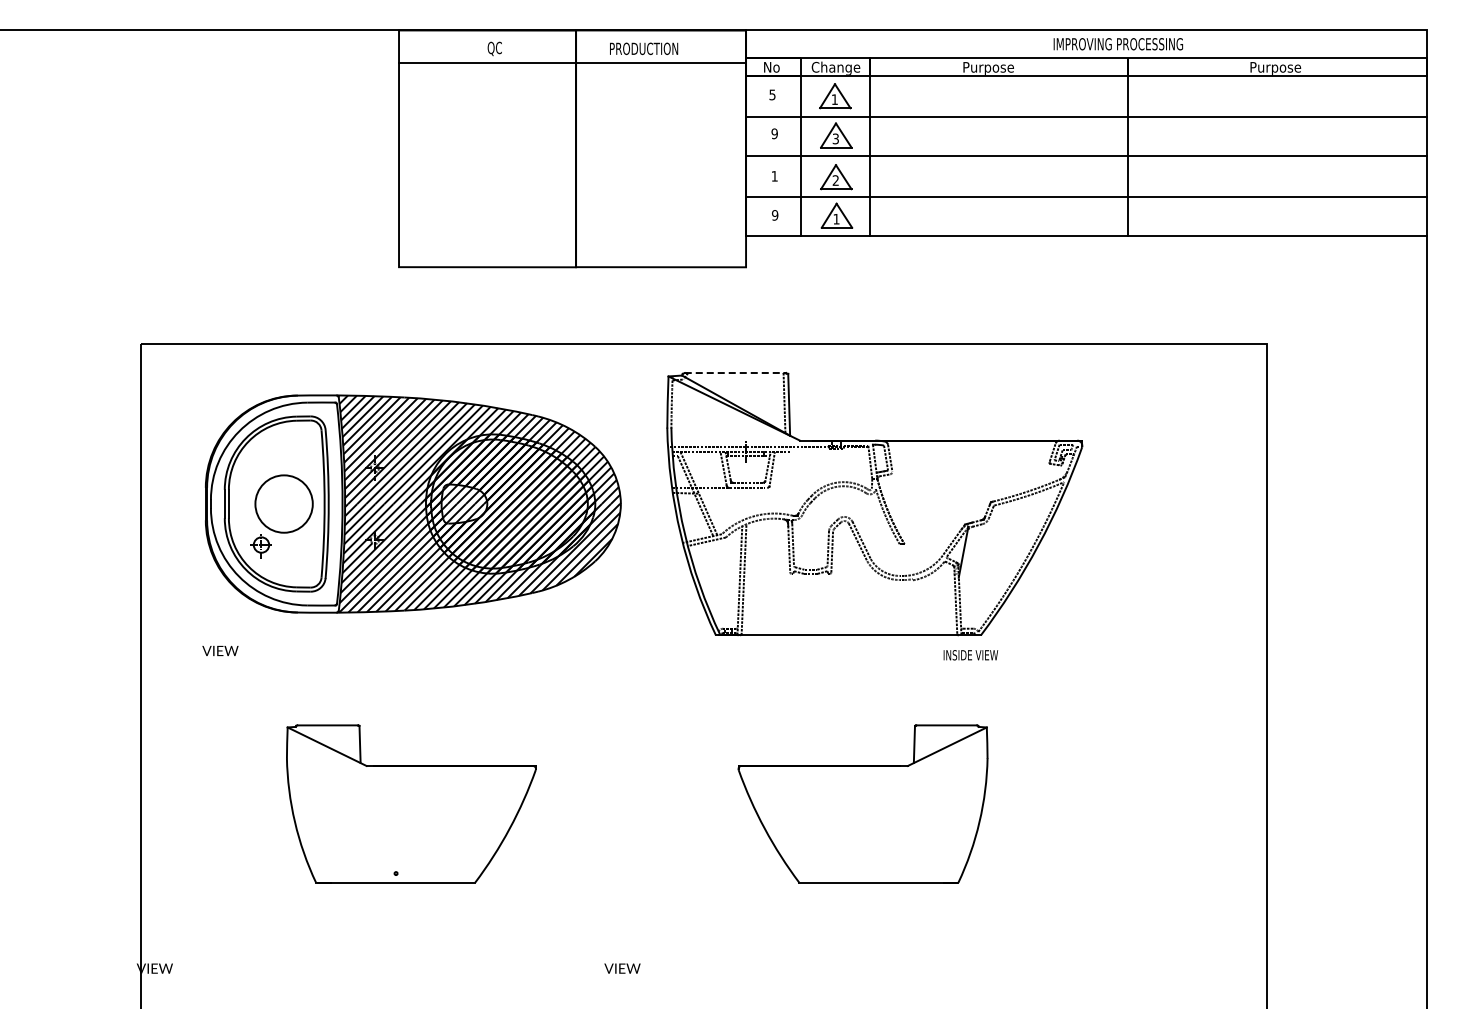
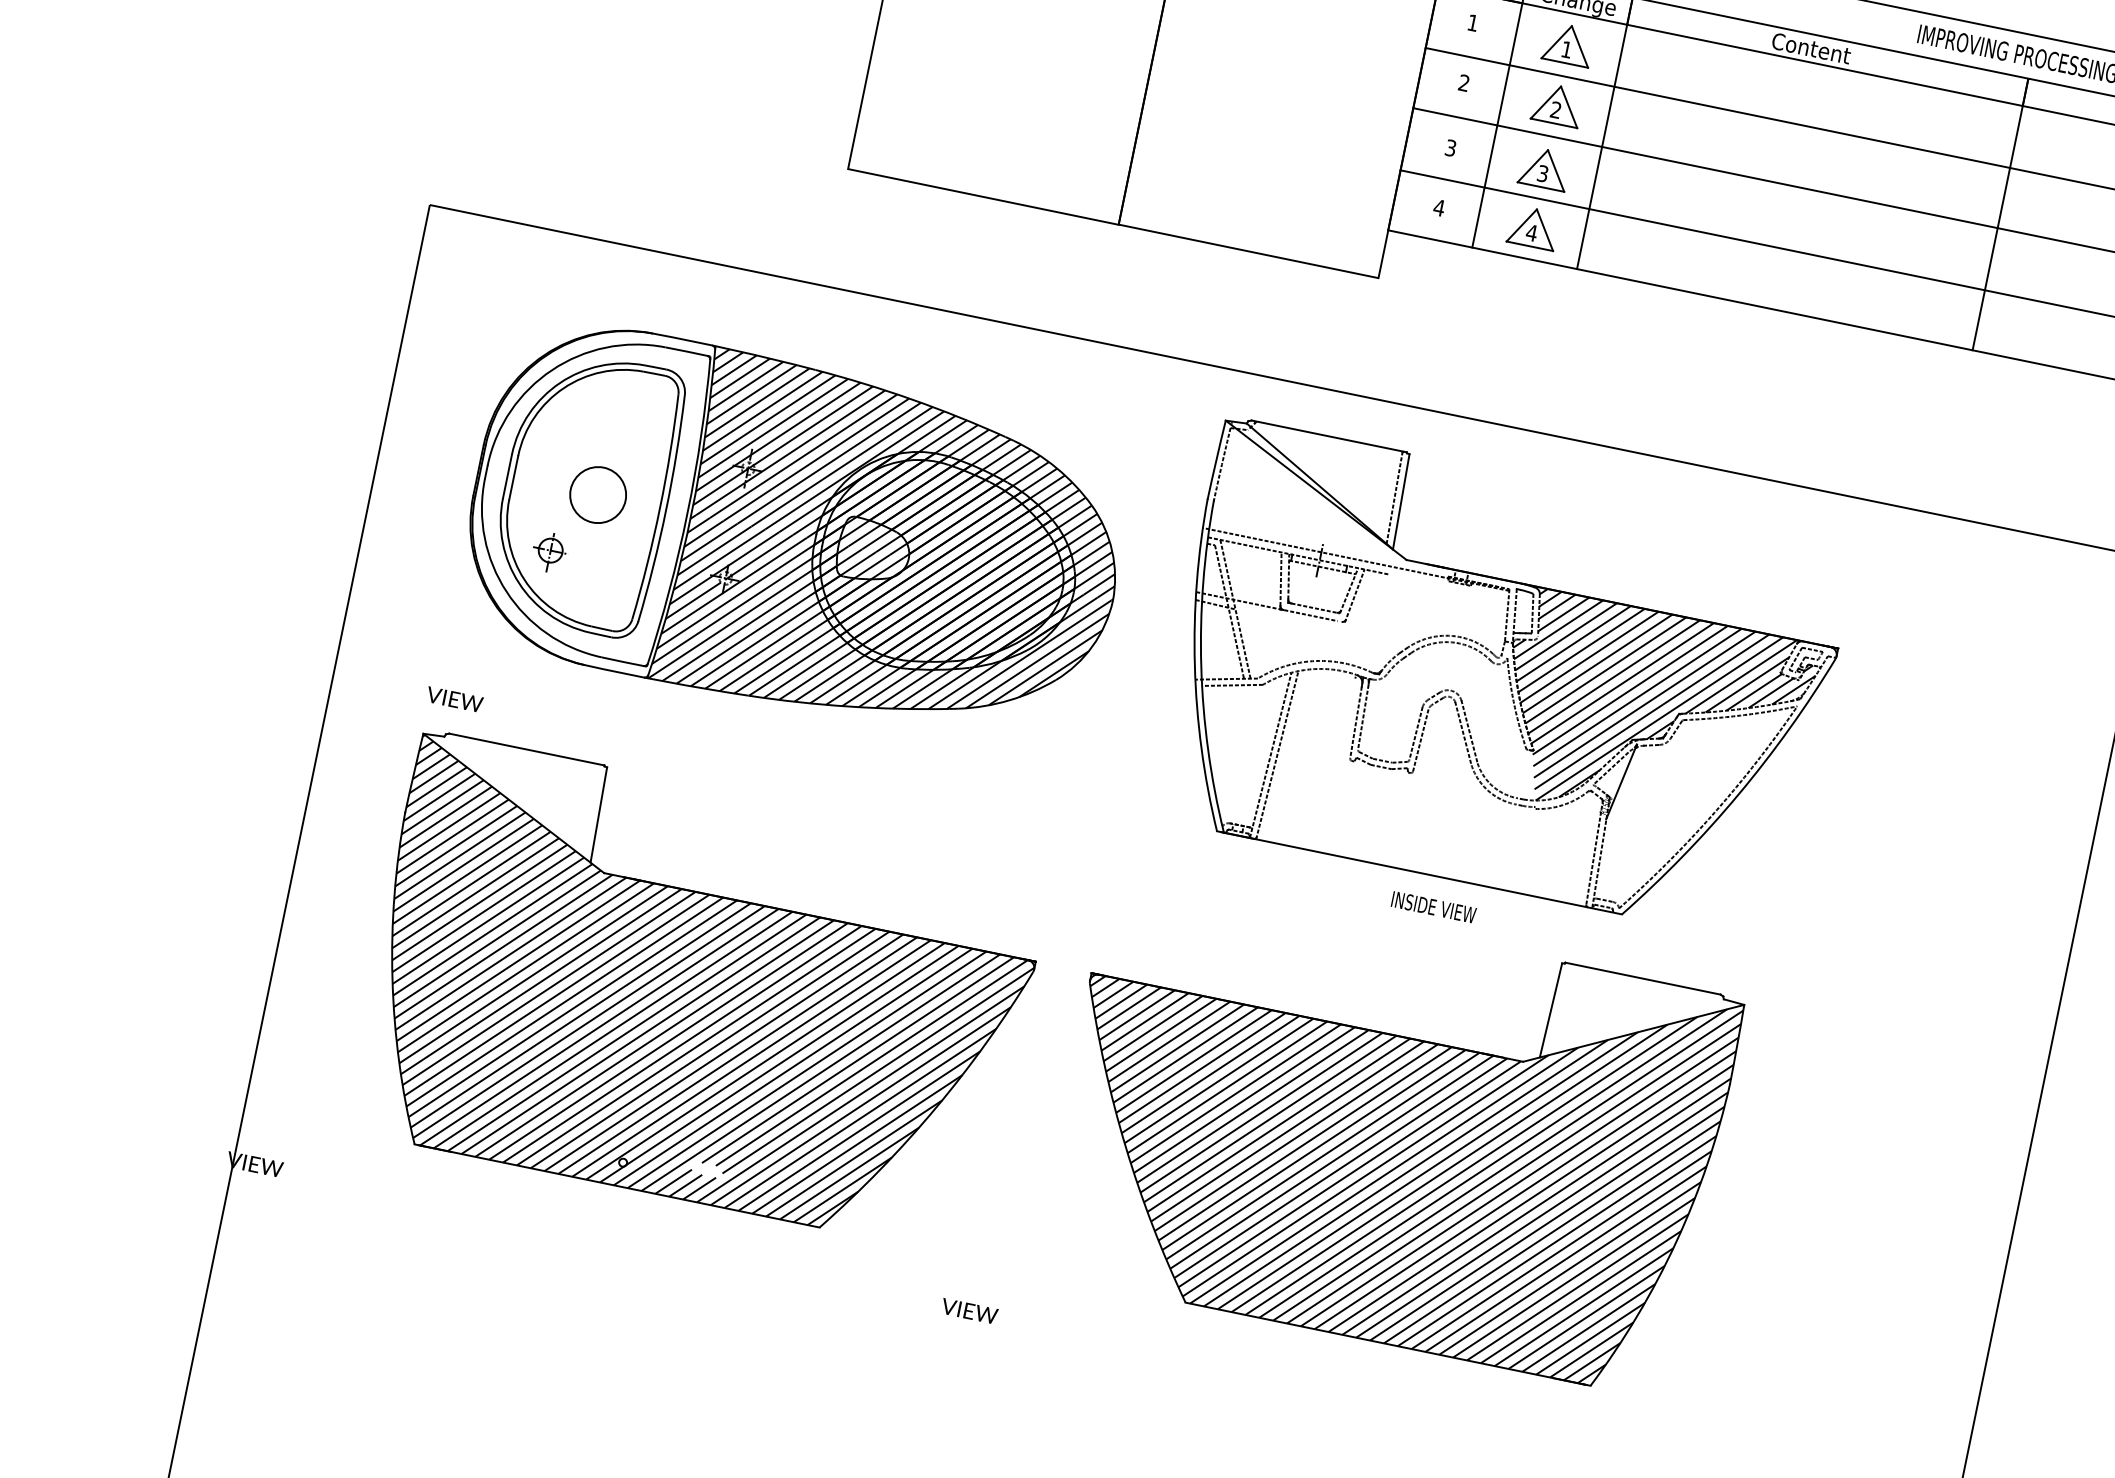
text: (987, 67) -> (1810, 48), Purpose -> Content
text: (772, 94) -> (1473, 22), 5 -> 1
text: (774, 133) -> (1463, 82), 9 -> 2
text: (835, 139) -> (1555, 110), 3 -> 2
text: (774, 176) -> (1450, 148), 1 -> 3
text: (835, 180) -> (1542, 173), 2 -> 3
text: (774, 215) -> (1438, 207), 9 -> 4
text: (836, 219) -> (1531, 233), 1 -> 4
line: (735, 373) -> (1329, 437), dashed -> solid
circle: (284, 504) -> (598, 495), size x0.62
hatch: (974, 507) -> (1652, 716), added
text: (970, 655) -> (1433, 907), moved
part: (411, 803) -> (698, 992), size x1.67
part: (862, 803) -> (1388, 1134), size x1.67

